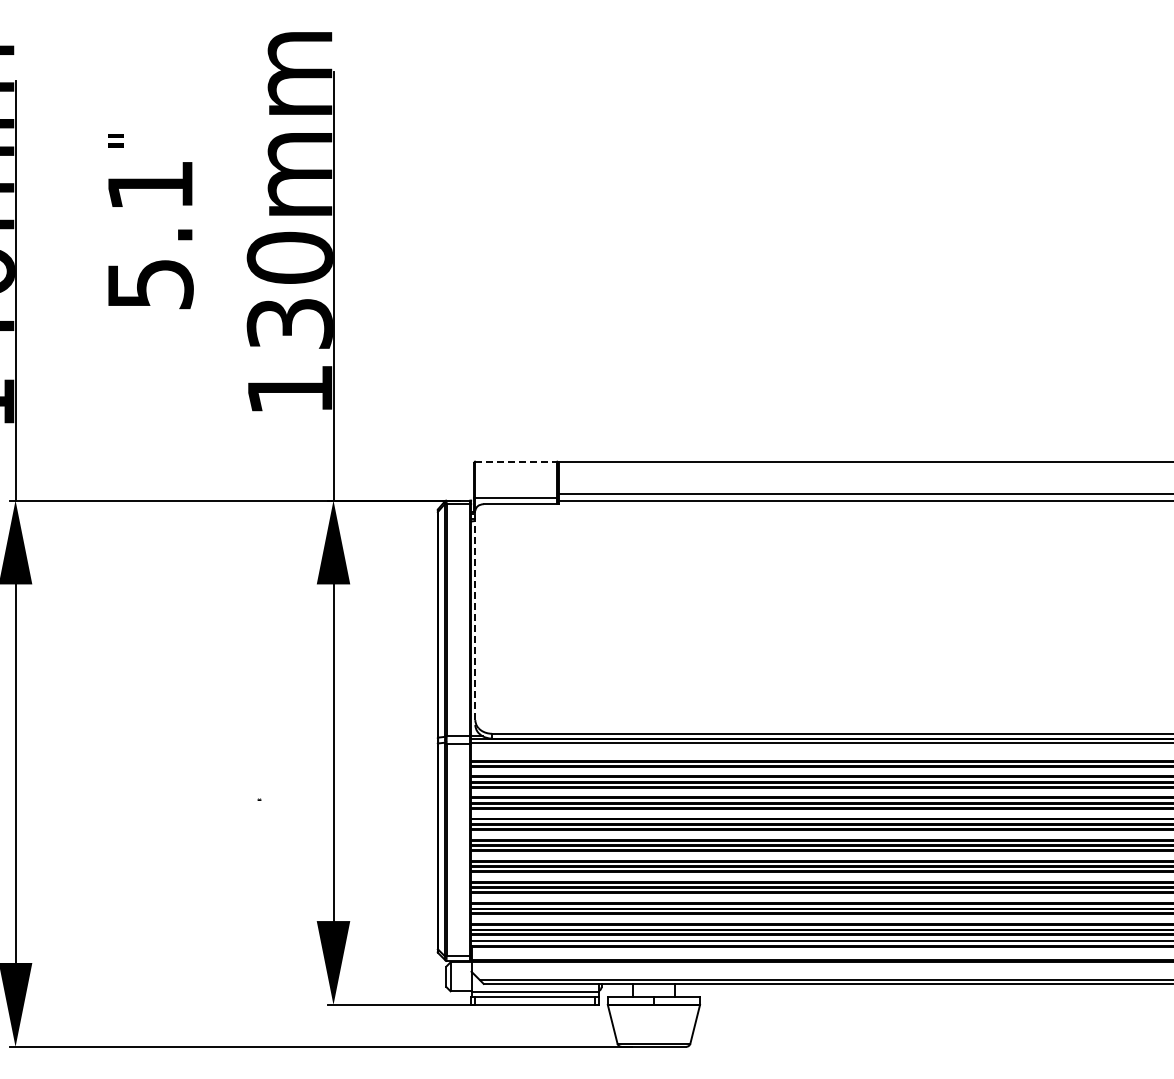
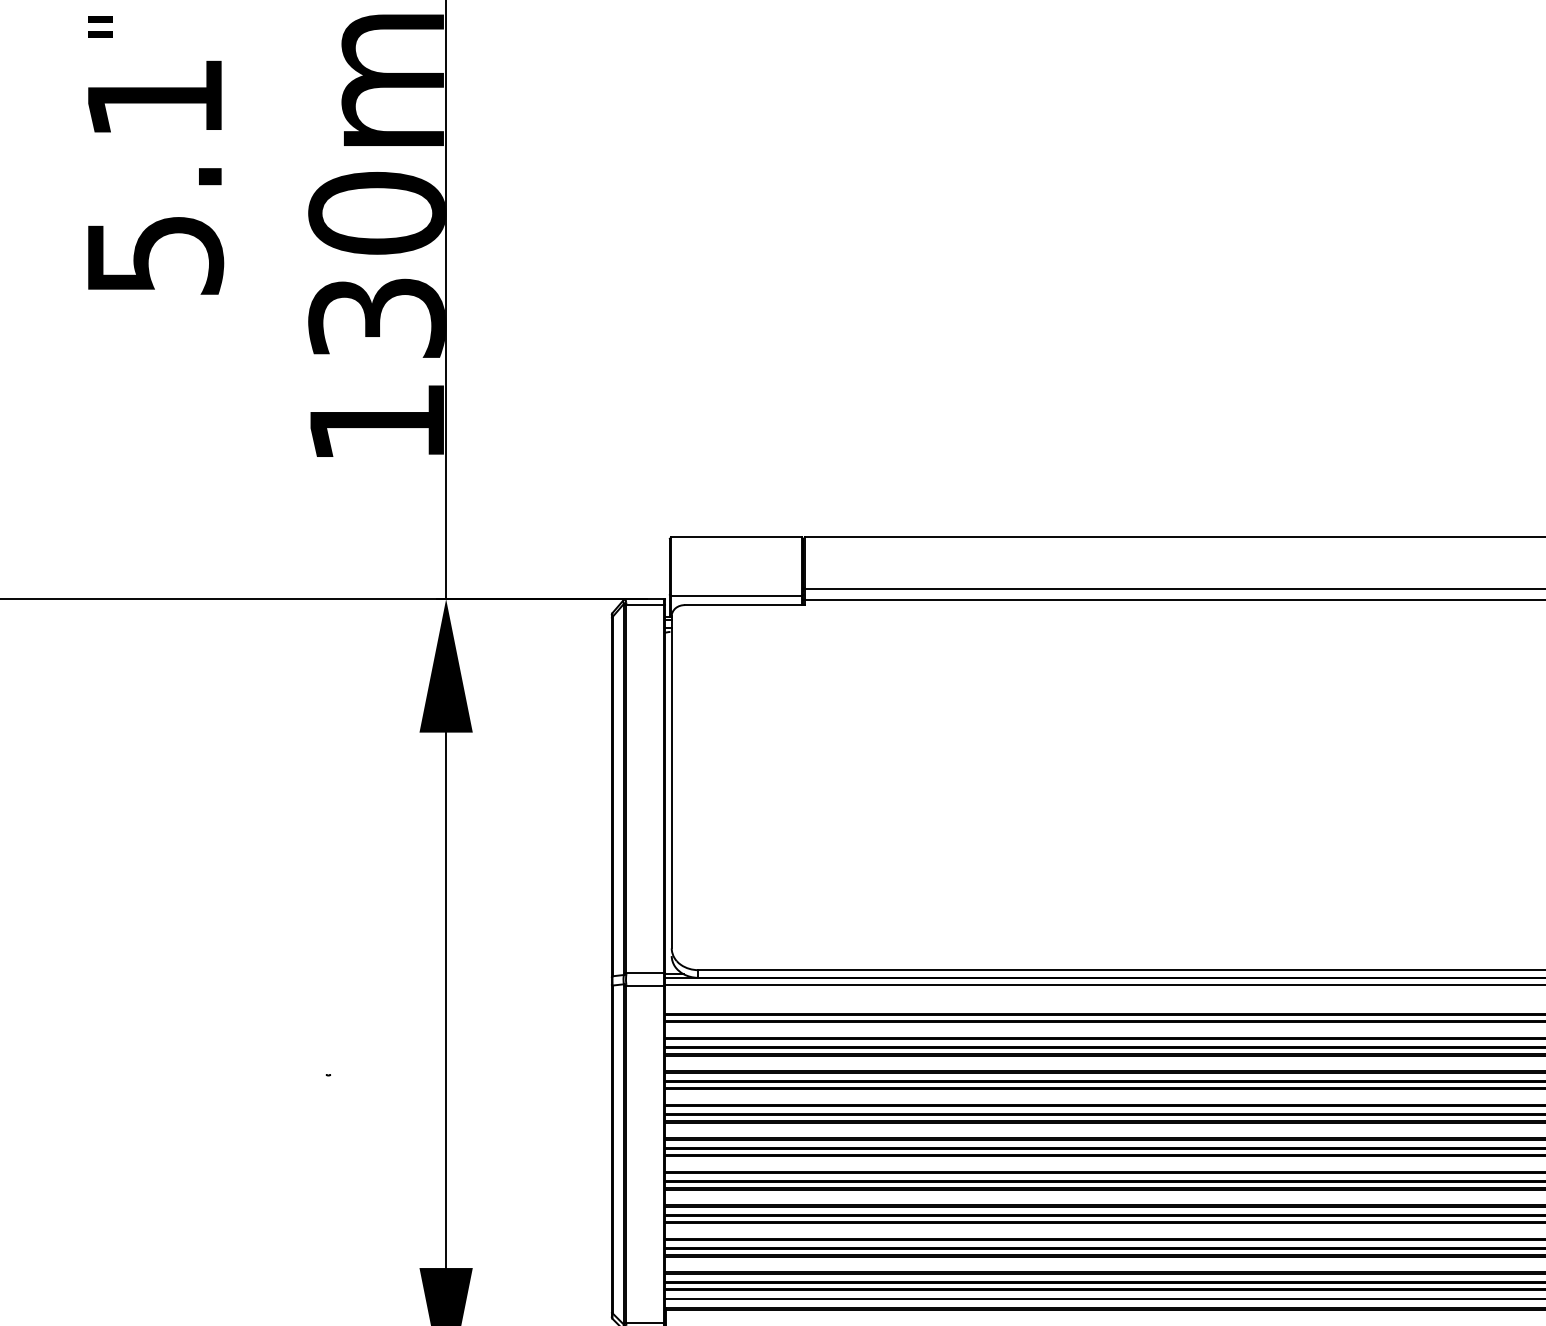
line: (516, 461) -> (737, 537), dashed -> solid
line: (475, 615) -> (671, 782), dashed -> solid

